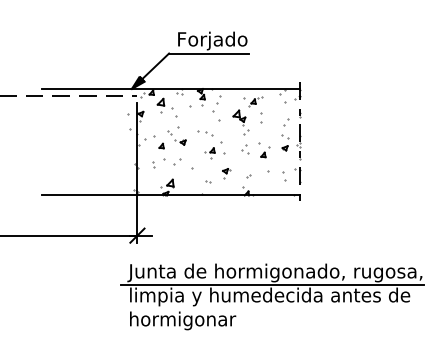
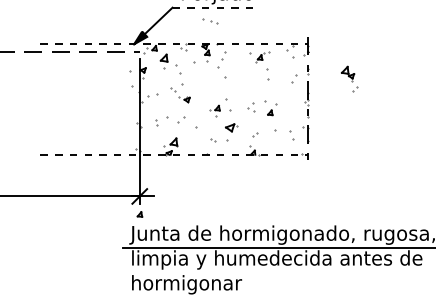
line: (208, 53) -> (213, 7), solid -> dashed
line: (171, 89) -> (175, 44), solid -> dashed
part: (240, 122) -> (349, 79), moved
part: (205, 133) -> (210, 22), moved
part: (285, 142) -> (293, 99), removed
part: (161, 145) -> (139, 213), moved
part: (226, 173) -> (232, 132), size x1.6
line: (171, 195) -> (175, 154), solid -> dashed

